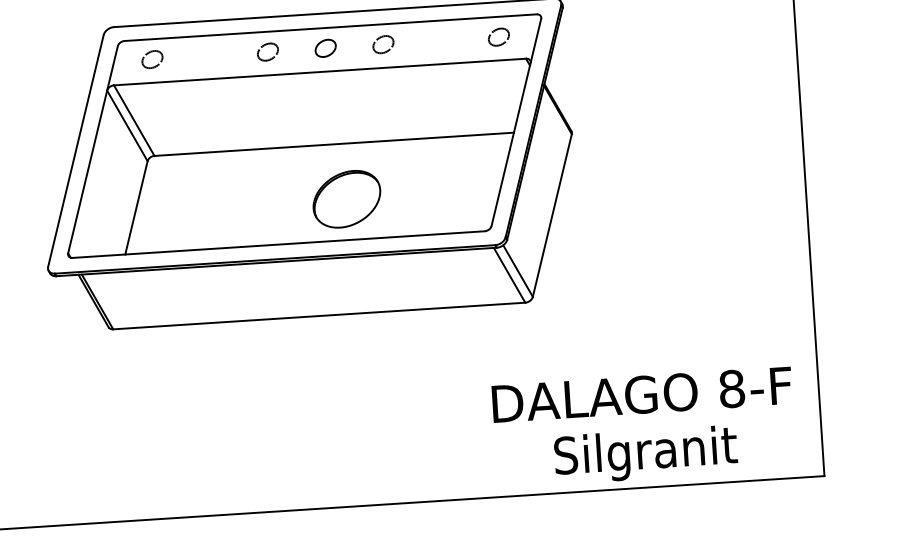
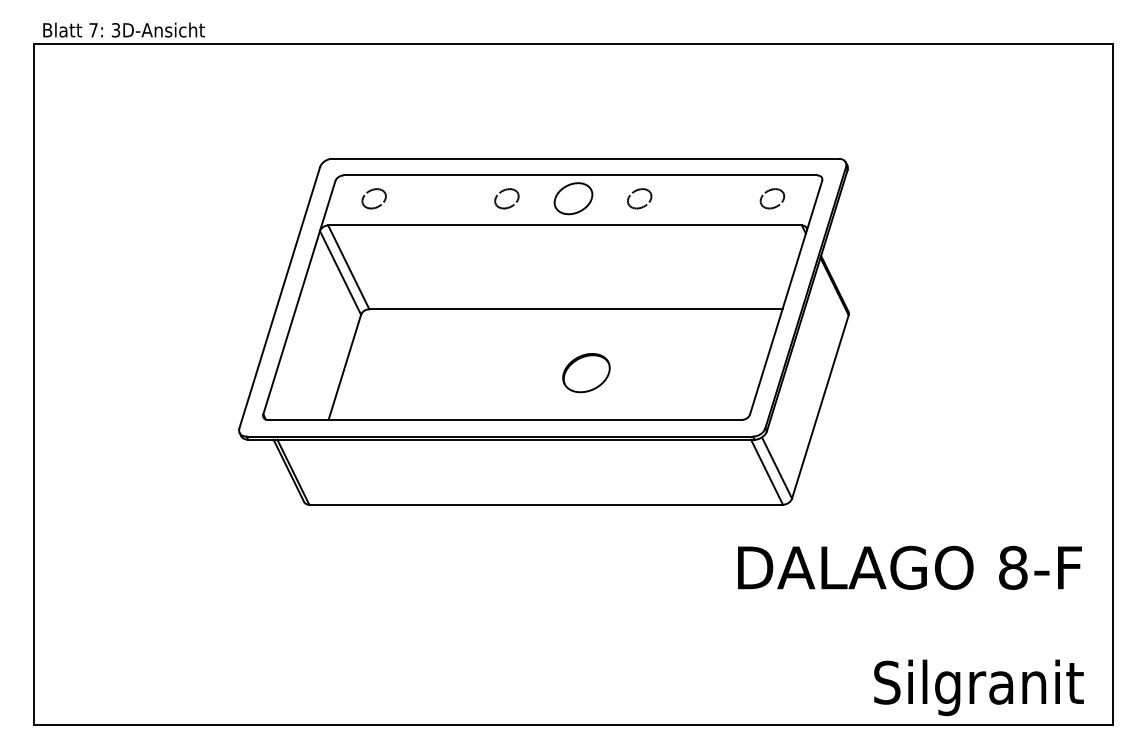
part: (324, 48) -> (572, 198), size x1.6
part: (346, 198) -> (586, 372), size x0.6
text: (641, 394) -> (909, 567), moved
text: (645, 454) -> (978, 687), moved

